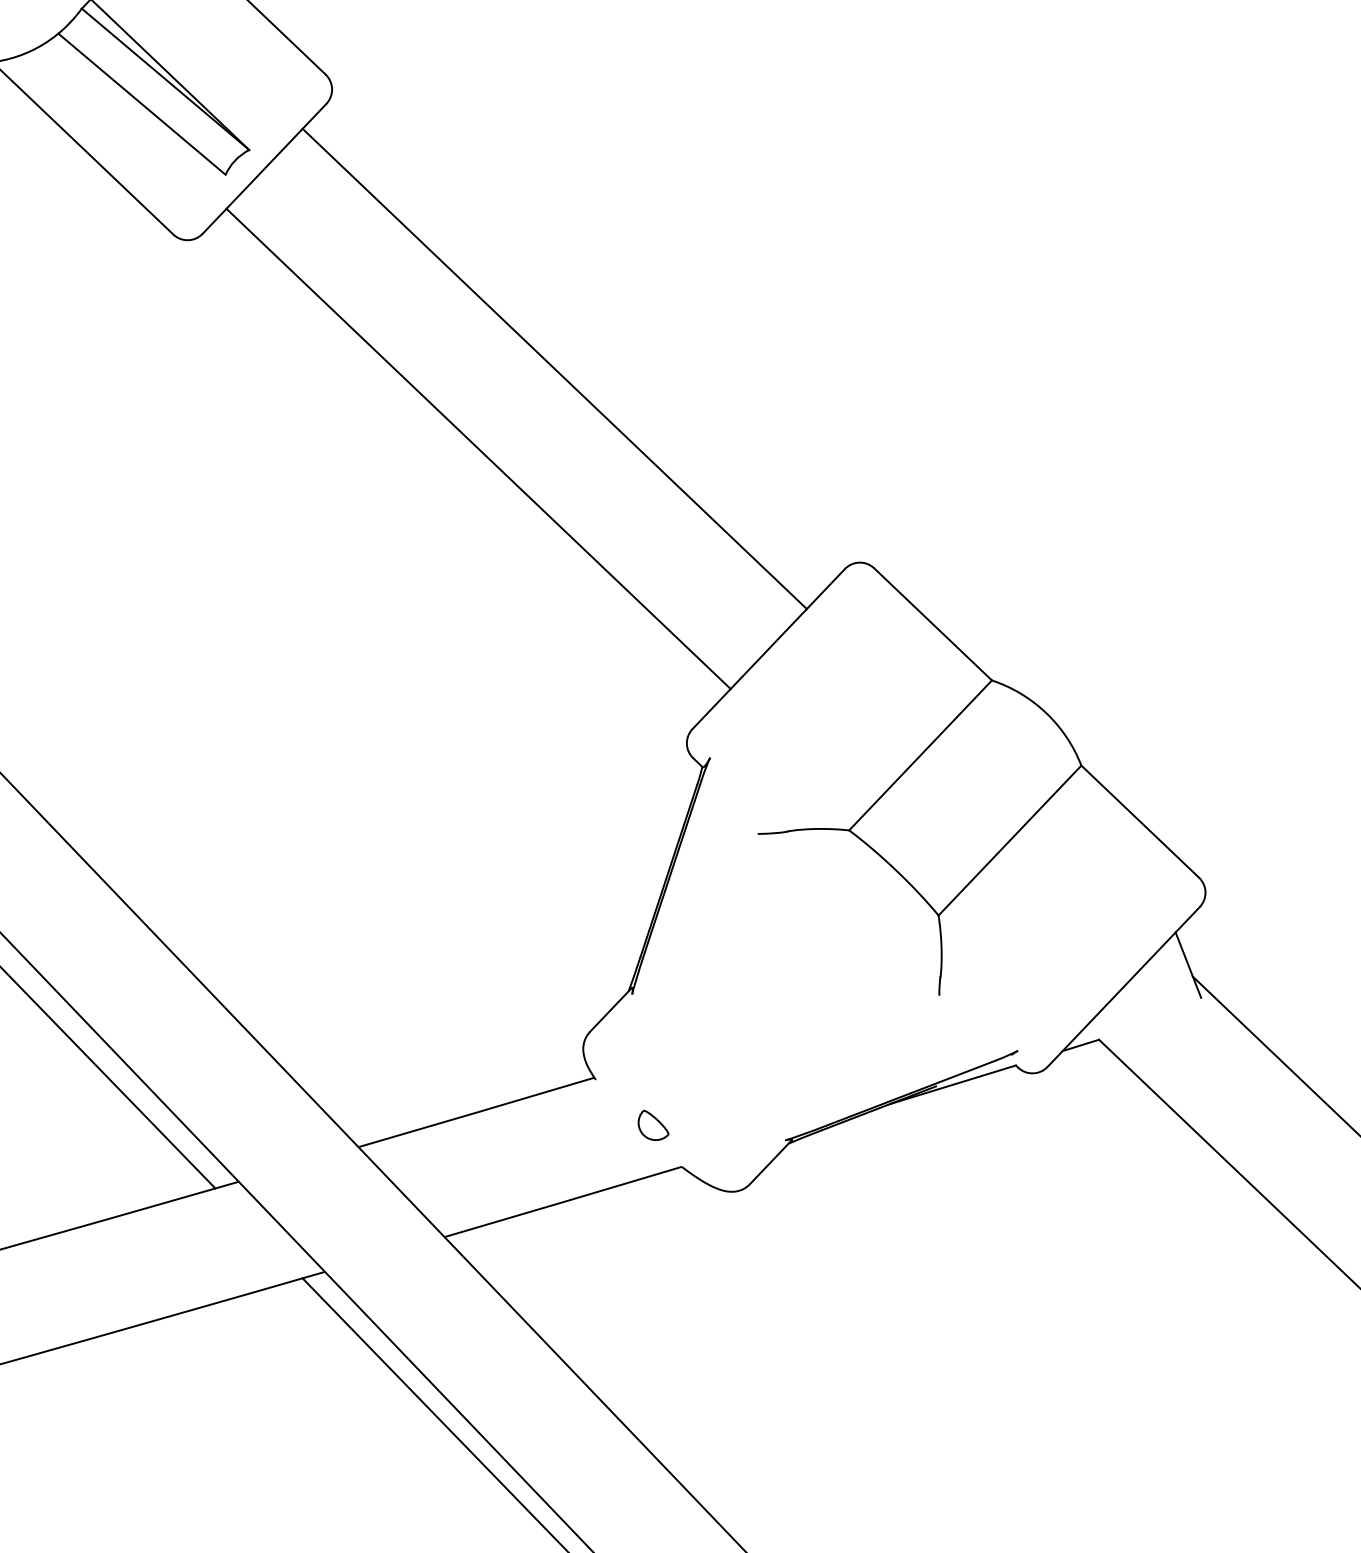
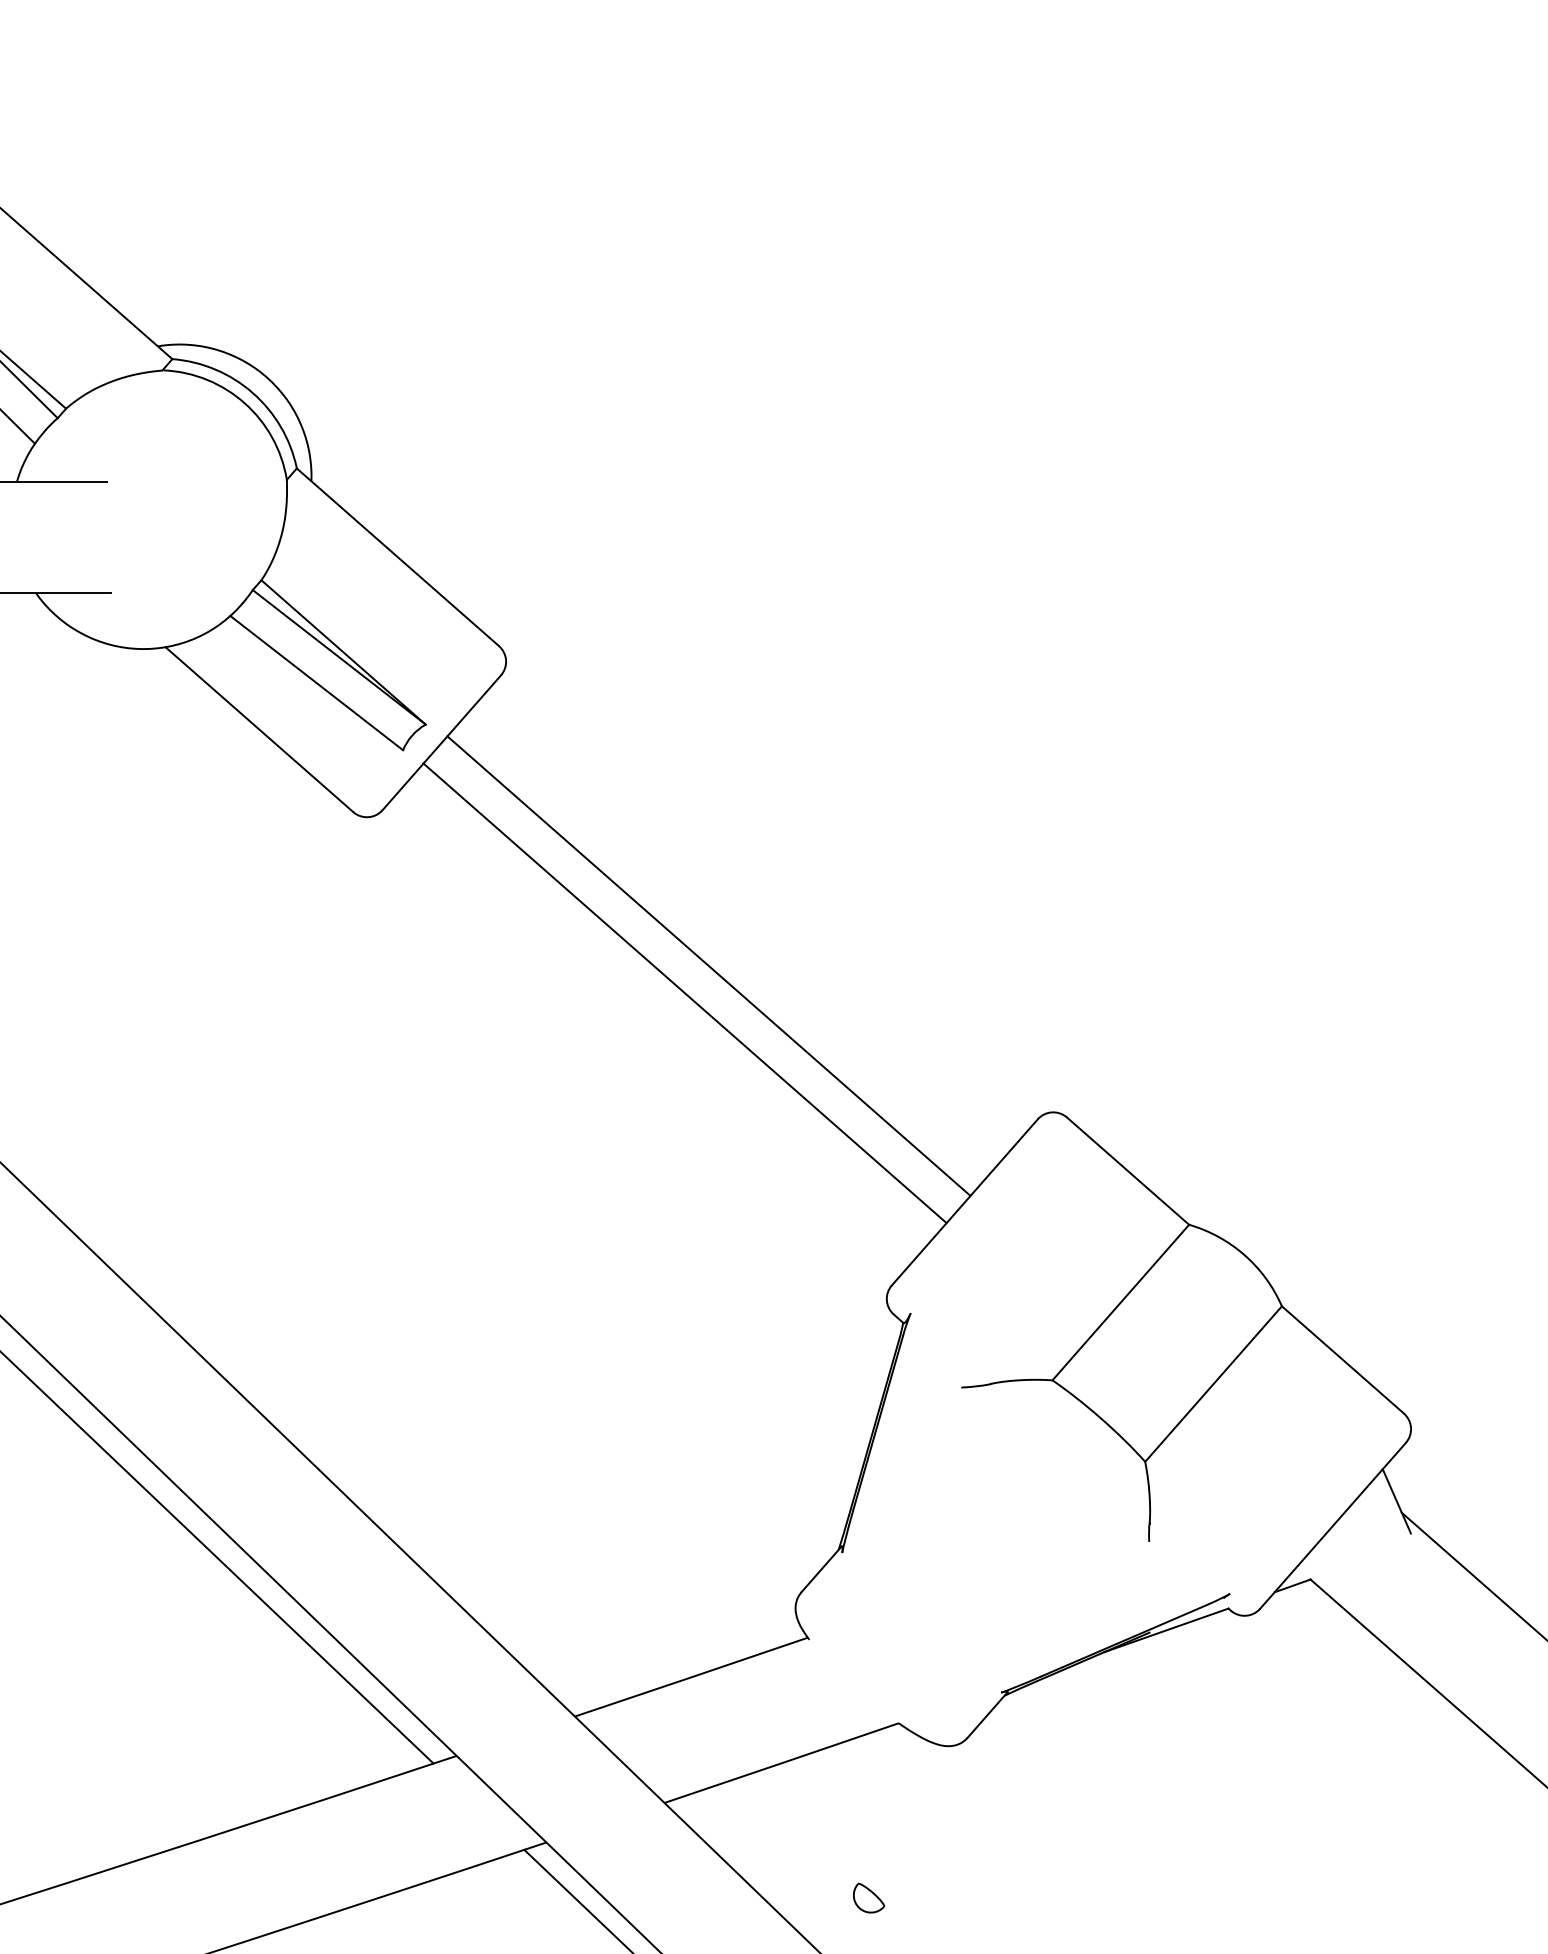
line: (554, 368) -> (684, 992), moved
line: (478, 448) -> (708, 965), moved
part: (653, 1124) -> (868, 1897), moved

